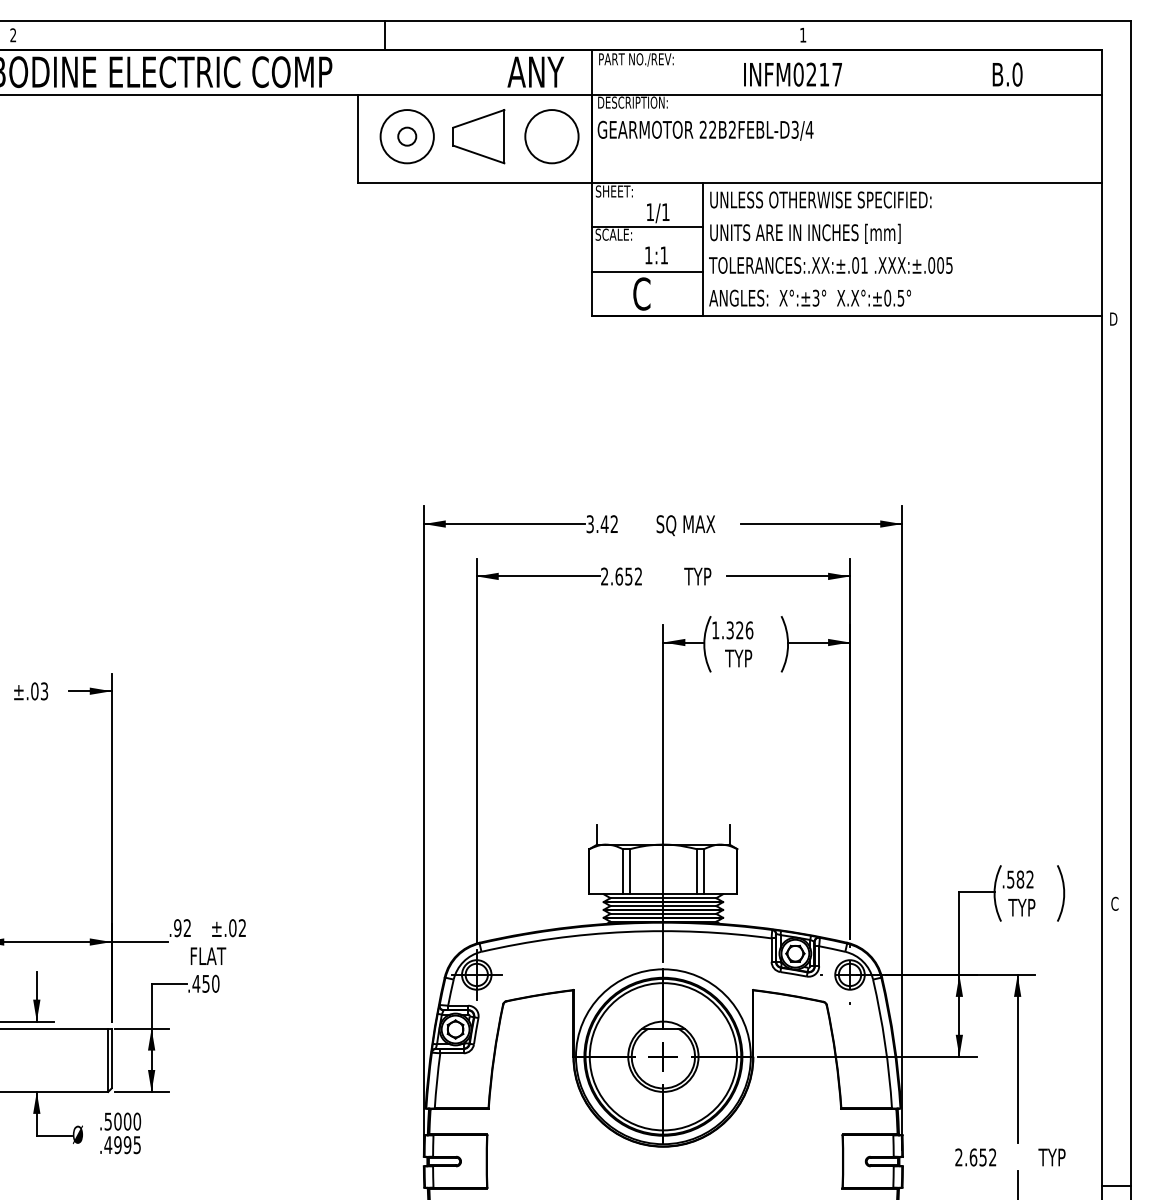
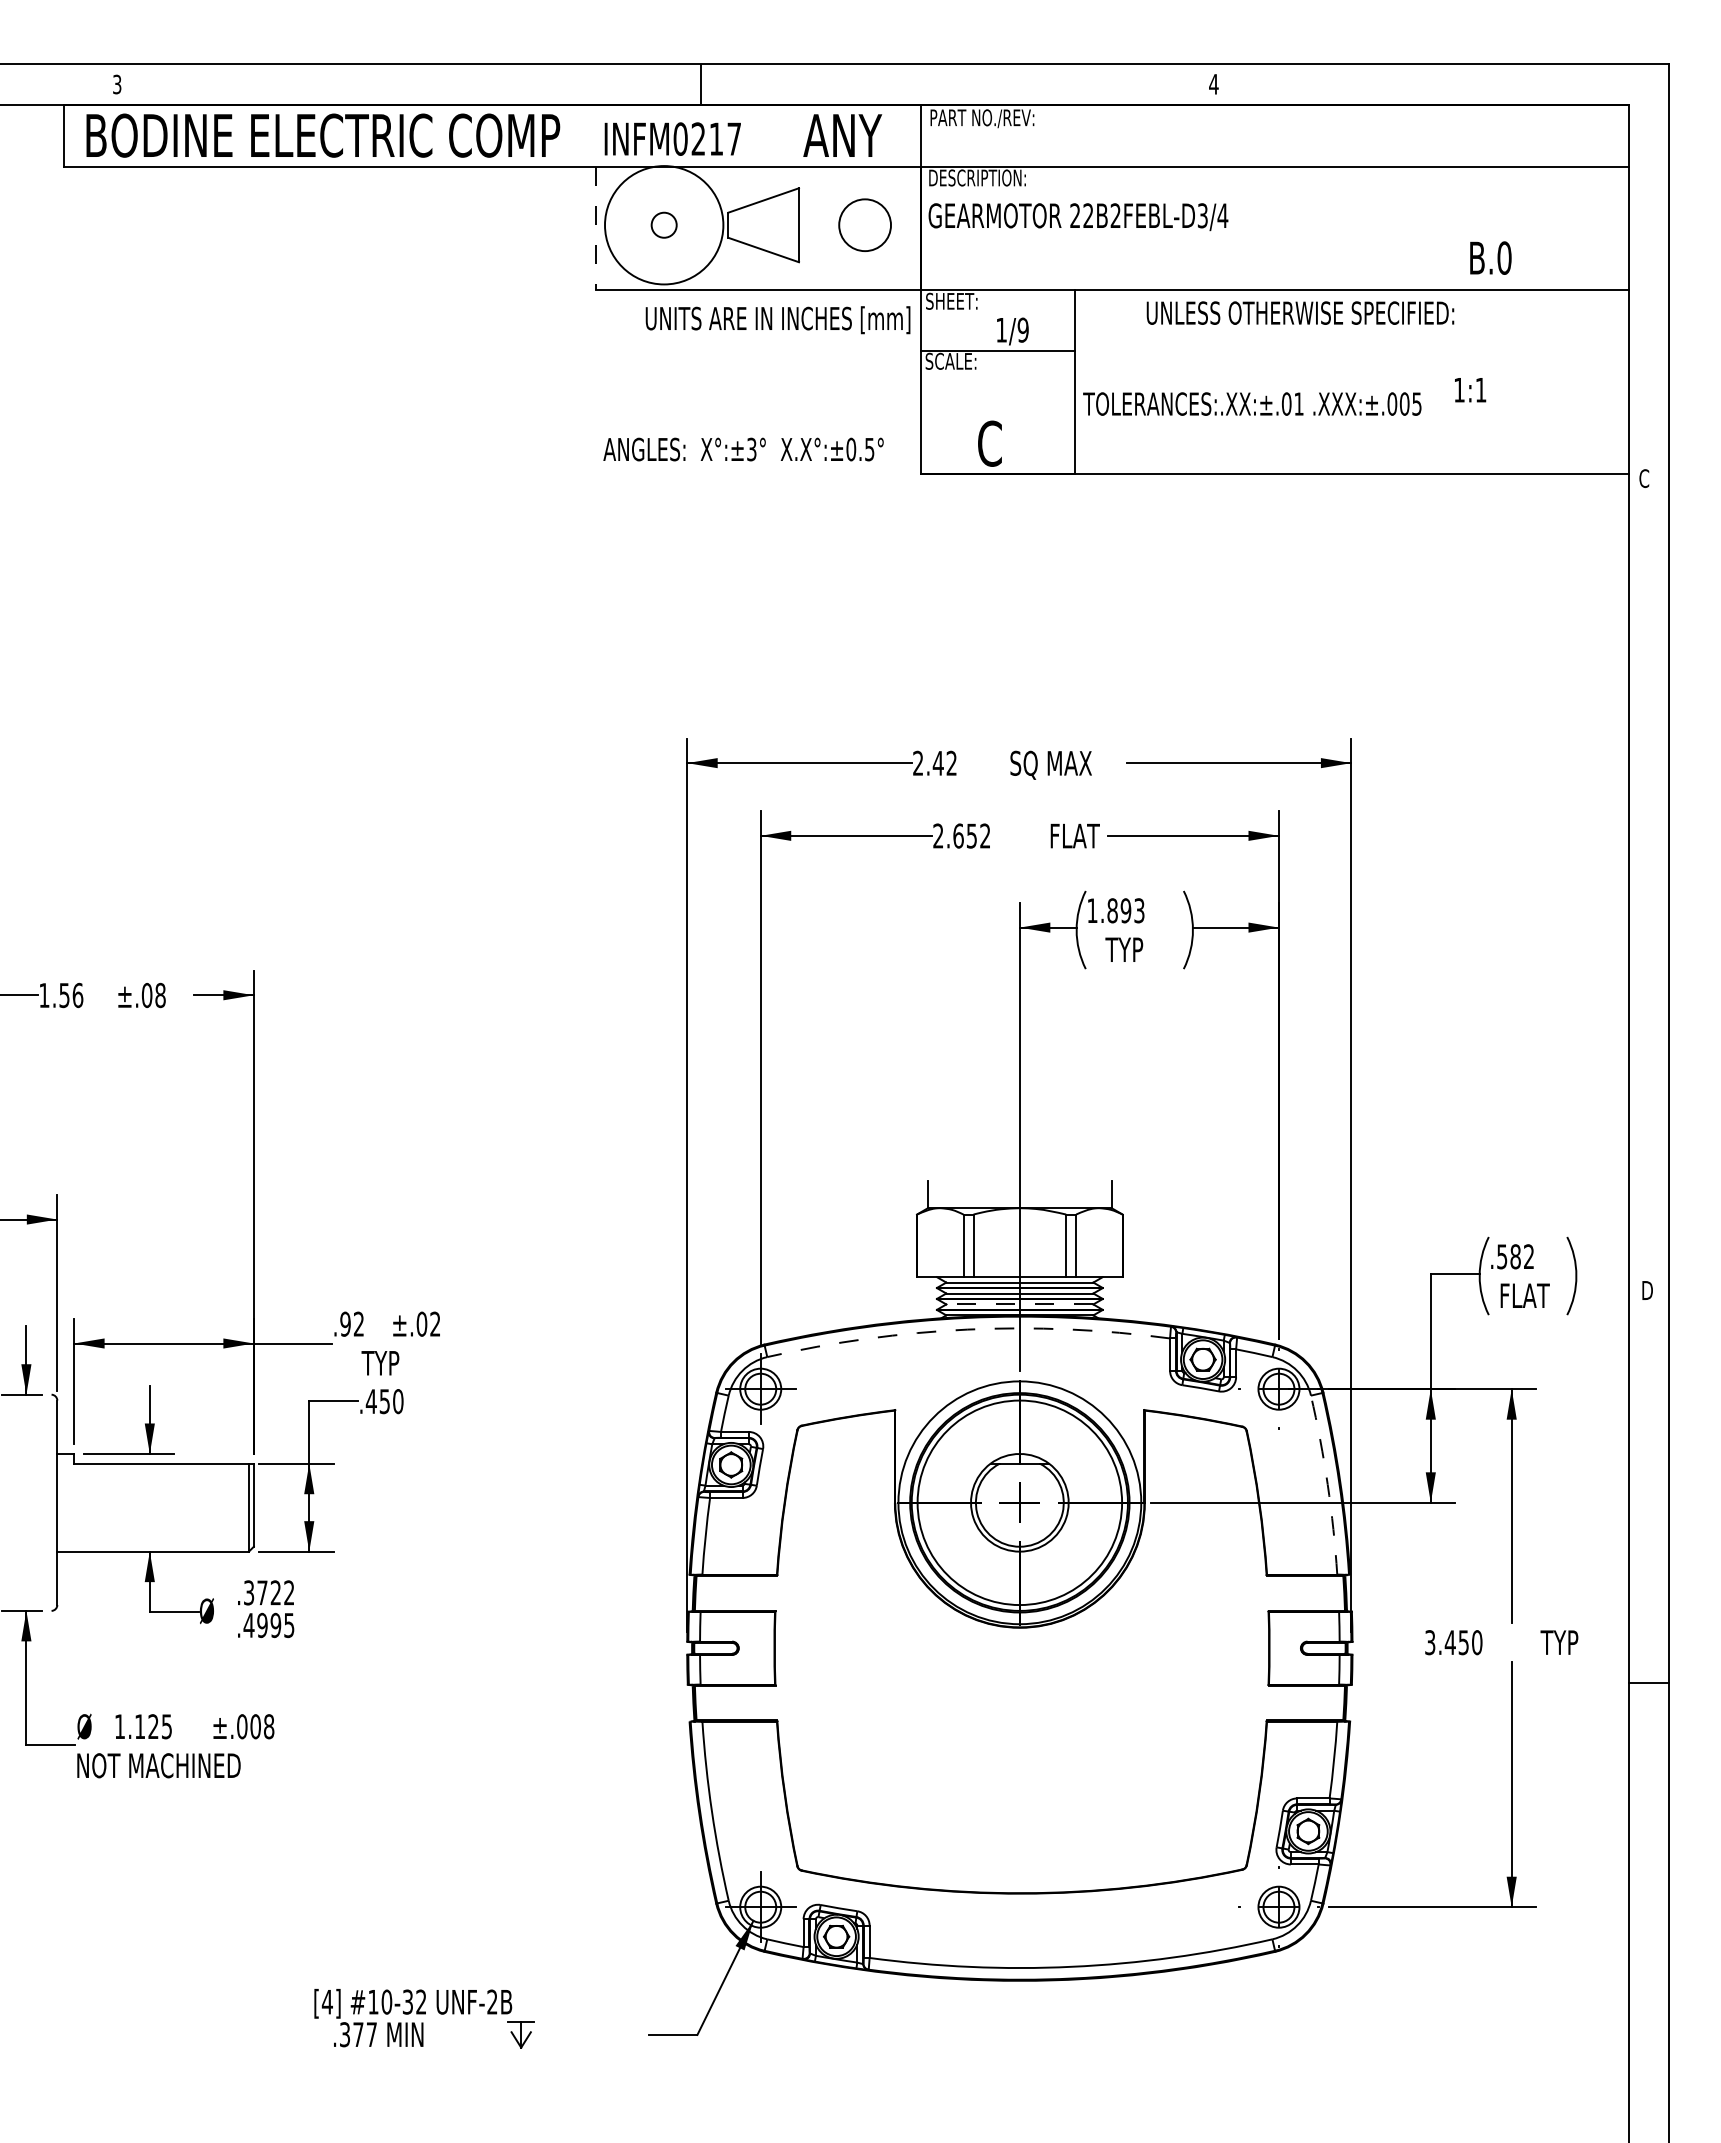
text: (13, 35) -> (117, 84), 2 -> 3
line: (385, 35) -> (701, 84), moved
text: (802, 35) -> (1213, 84), 1 -> 4
text: (792, 74) -> (672, 138), moved
text: (1007, 74) -> (1490, 257), moved
circle: (407, 136) -> (664, 225), size x1.6
circle: (552, 136) -> (865, 225), size x0.7
line: (358, 139) -> (596, 228), solid -> dashed
text: (820, 199) -> (1300, 312), moved
text: (665, 211) -> (1022, 329), 1/1 -> 1/9
text: (805, 234) -> (777, 320), moved
text: (656, 255) -> (1470, 390), moved
line: (648, 271) -> (998, 412), removed
text: (810, 298) -> (743, 449), moved
text: (1113, 319) -> (1644, 478), D -> C
text: (590, 524) -> (918, 763), 3.42 -> 2.42
text: (702, 576) -> (1073, 835), TYP -> FLAT
text: (739, 630) -> (1125, 910), 1.326 -> 1.893
text: (44, 691) -> (160, 995), ±.03 -> ±.08
text: (1114, 903) -> (1646, 1290), C -> D
text: (1026, 907) -> (1523, 1295), TYP -> FLAT
line: (663, 913) -> (1019, 1304), solid -> dashed
arc: (625, 931) -> (967, 1329), solid -> dashed
text: (207, 956) -> (386, 1363), FLAT -> TYP
arc: (884, 1043) -> (1327, 1484), solid -> dashed
text: (123, 1121) -> (269, 1592), .5000 -> .3722
text: (975, 1157) -> (1453, 1642), 2.652 -> 3.450

